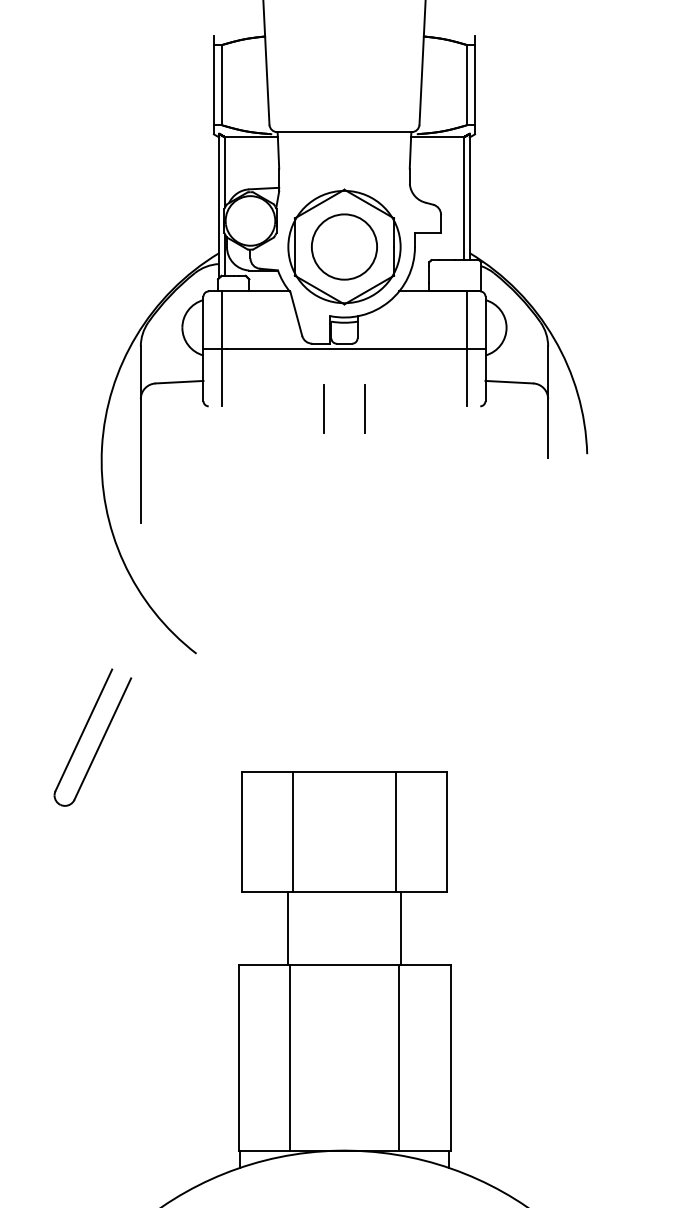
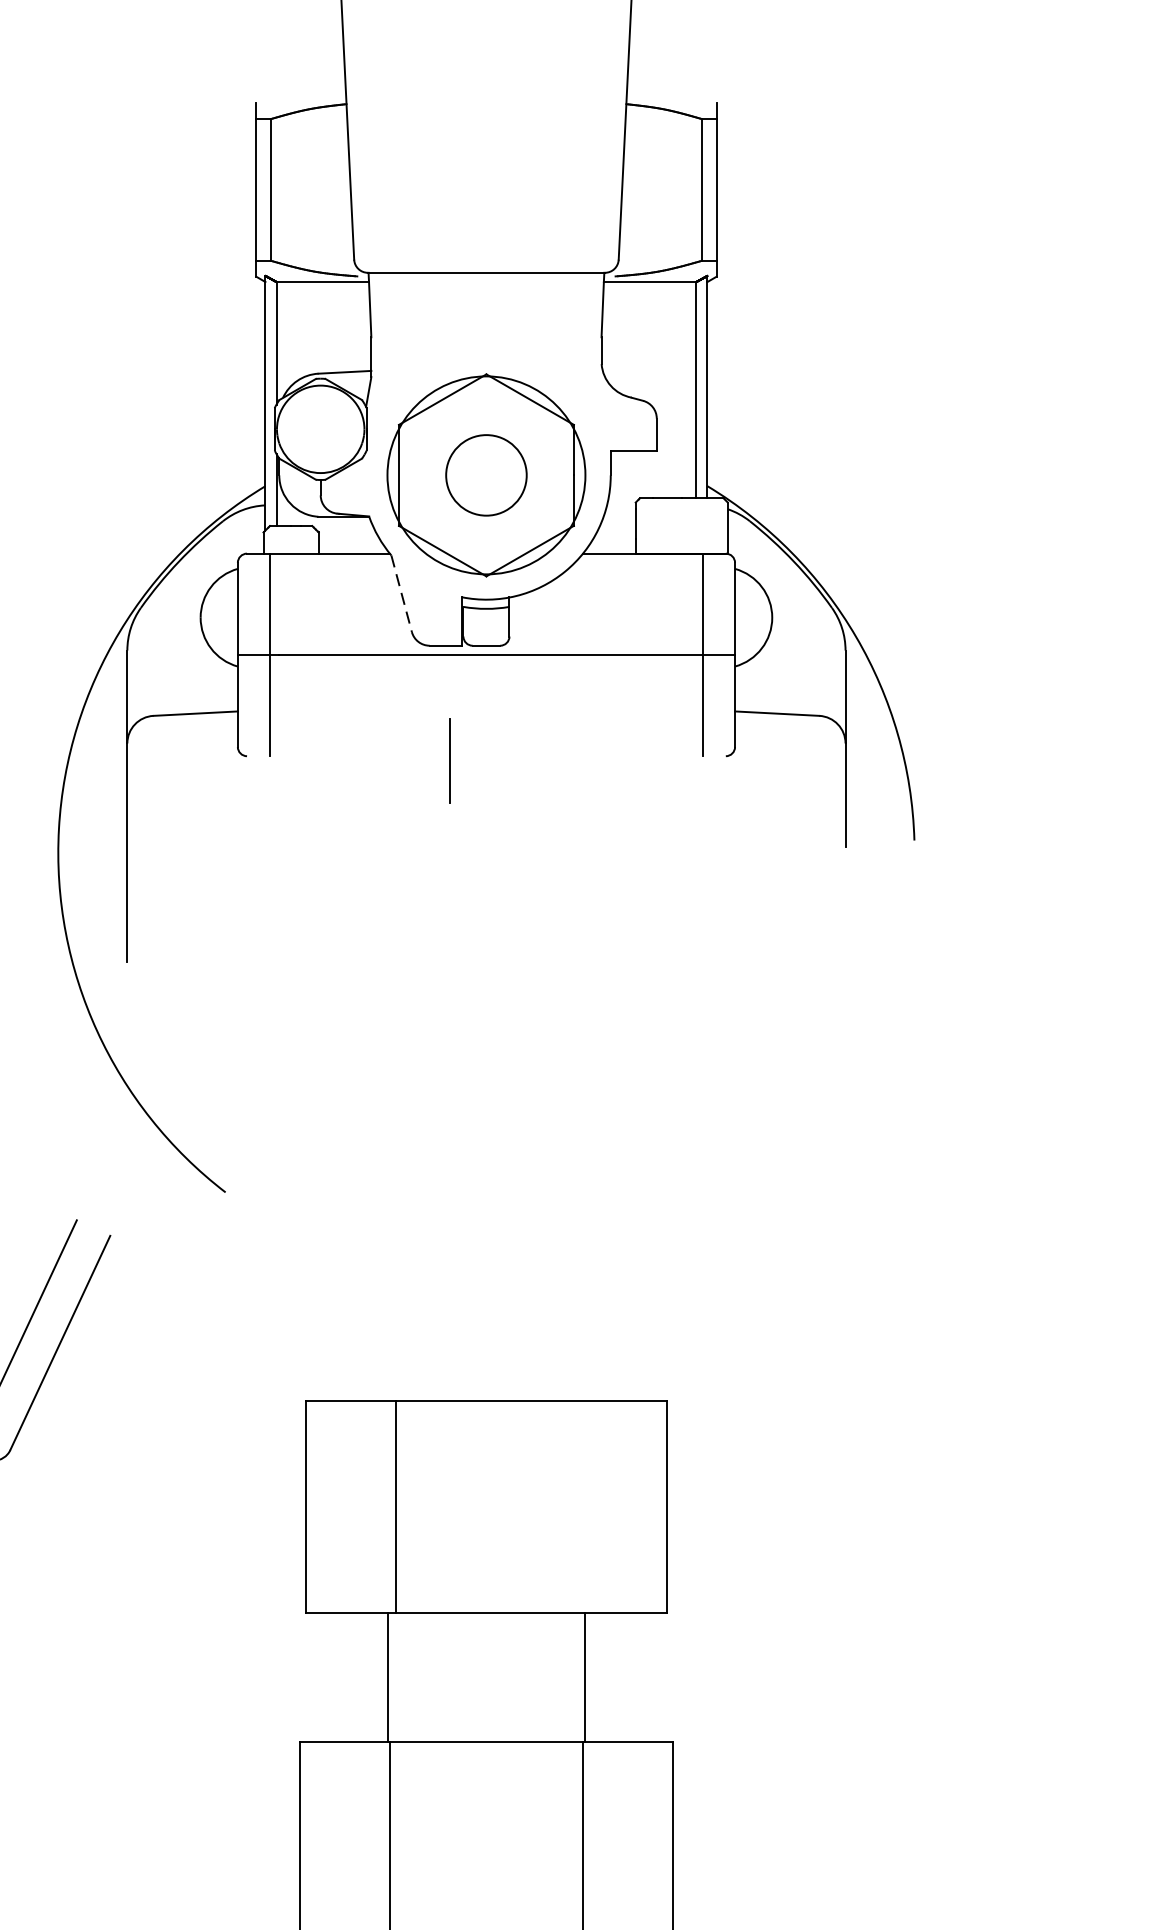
circle: (344, 246) -> (486, 474), size x0.7
line: (296, 314) -> (401, 594), solid -> dashed
line: (365, 408) -> (523, 760), removed
line: (395, 832) -> (576, 1507), removed

